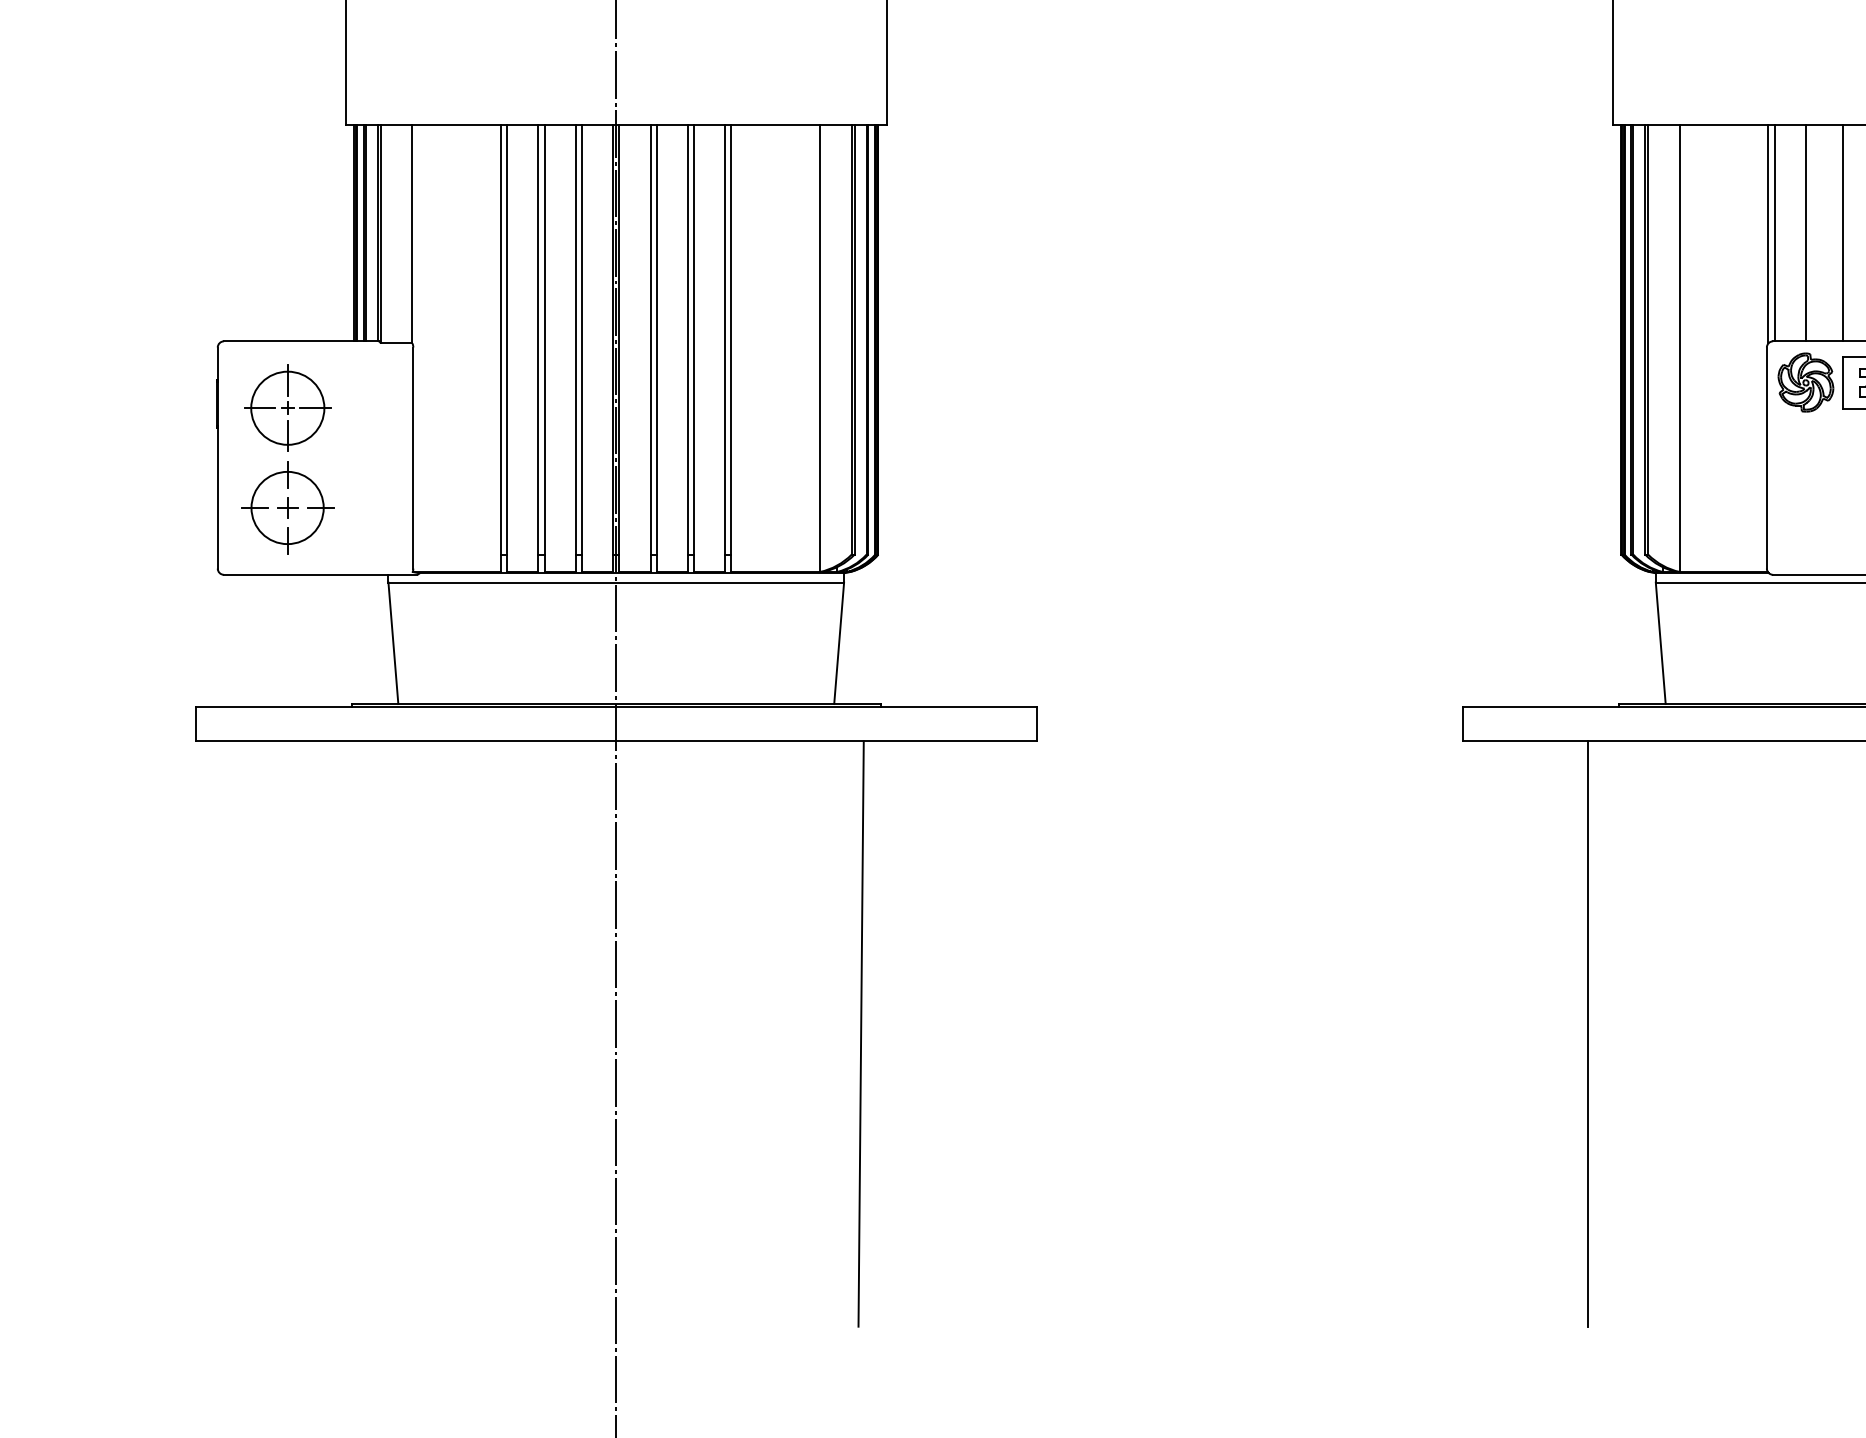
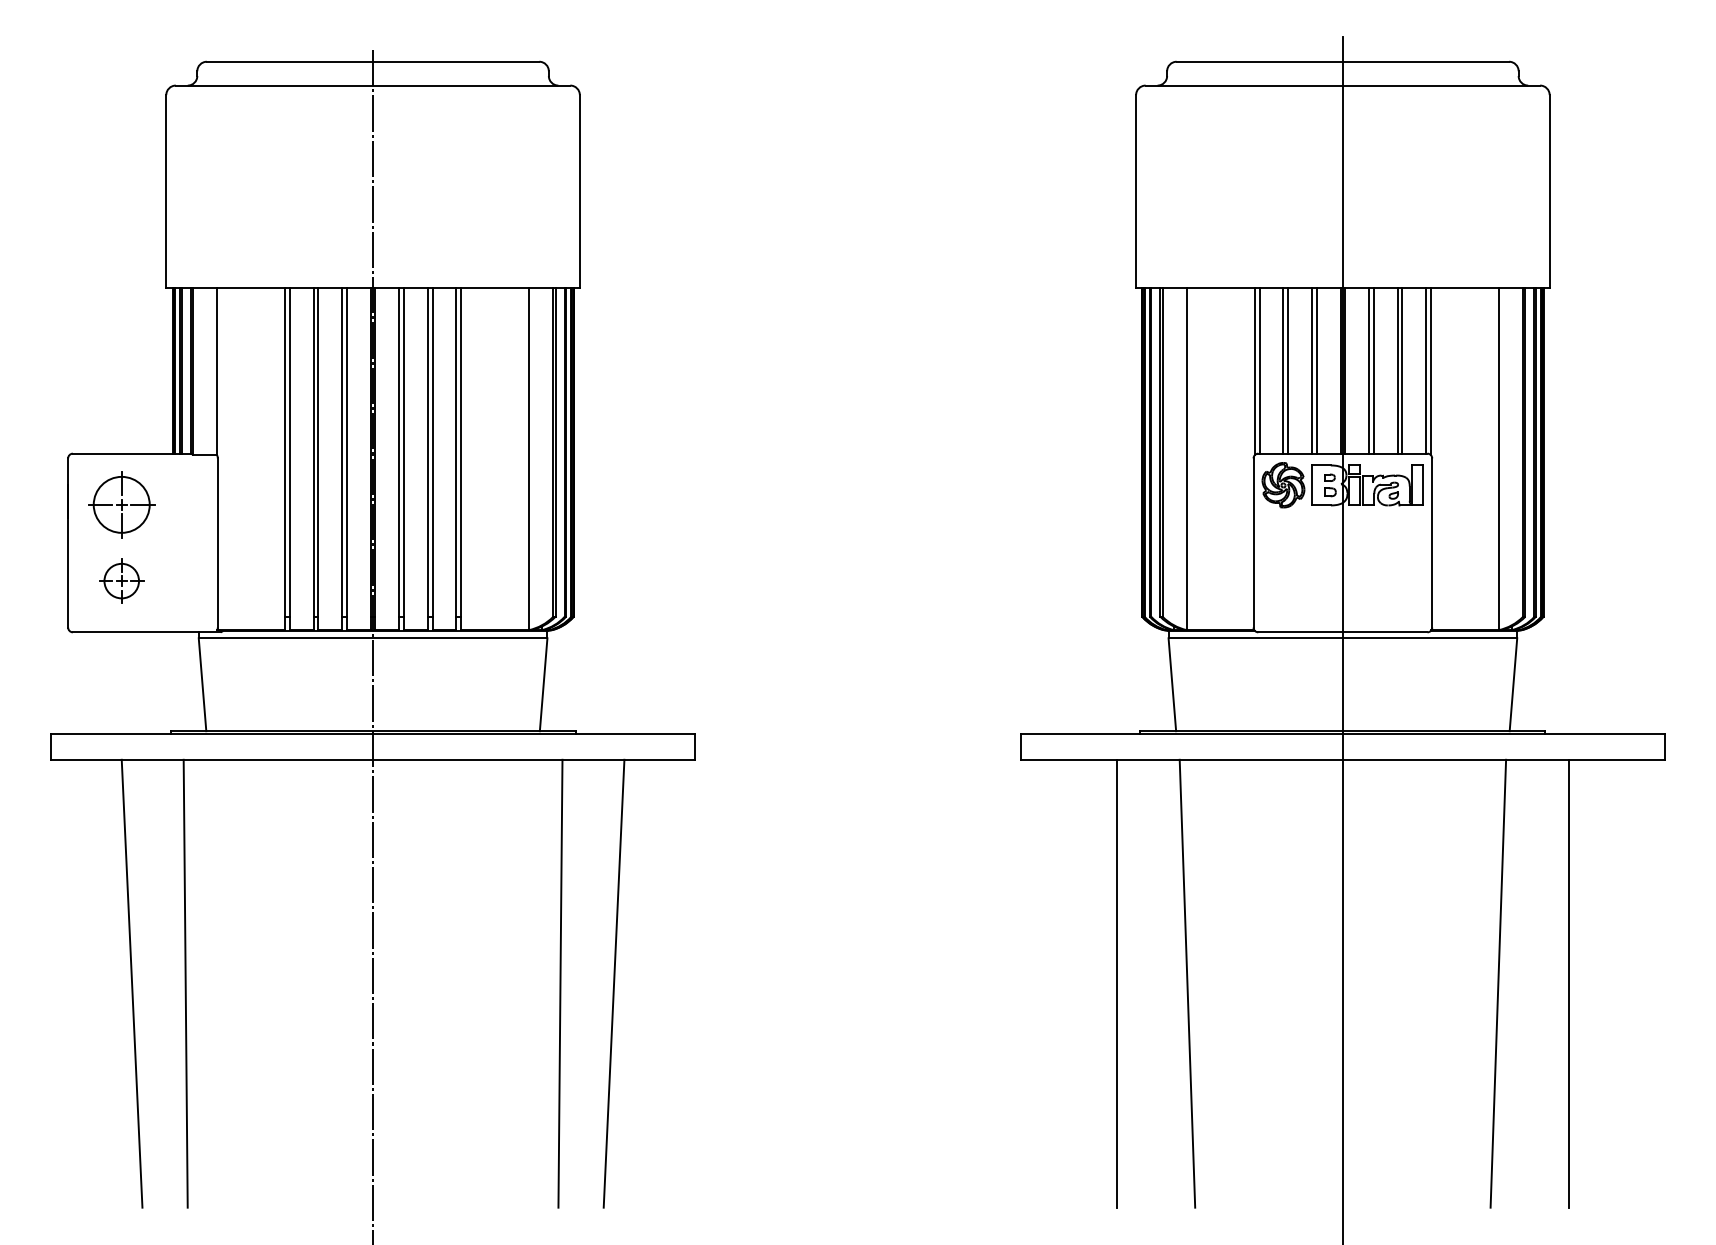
line: (1812, 232) -> (1288, 370), added
line: (1849, 232) -> (1316, 370), added
part: (287, 507) -> (121, 580), size x0.62
line: (300, 1033) -> (131, 983), added
line: (371, 1033) -> (185, 983), added
line: (930, 1033) -> (613, 983), added
line: (1680, 1033) -> (1187, 983), added

